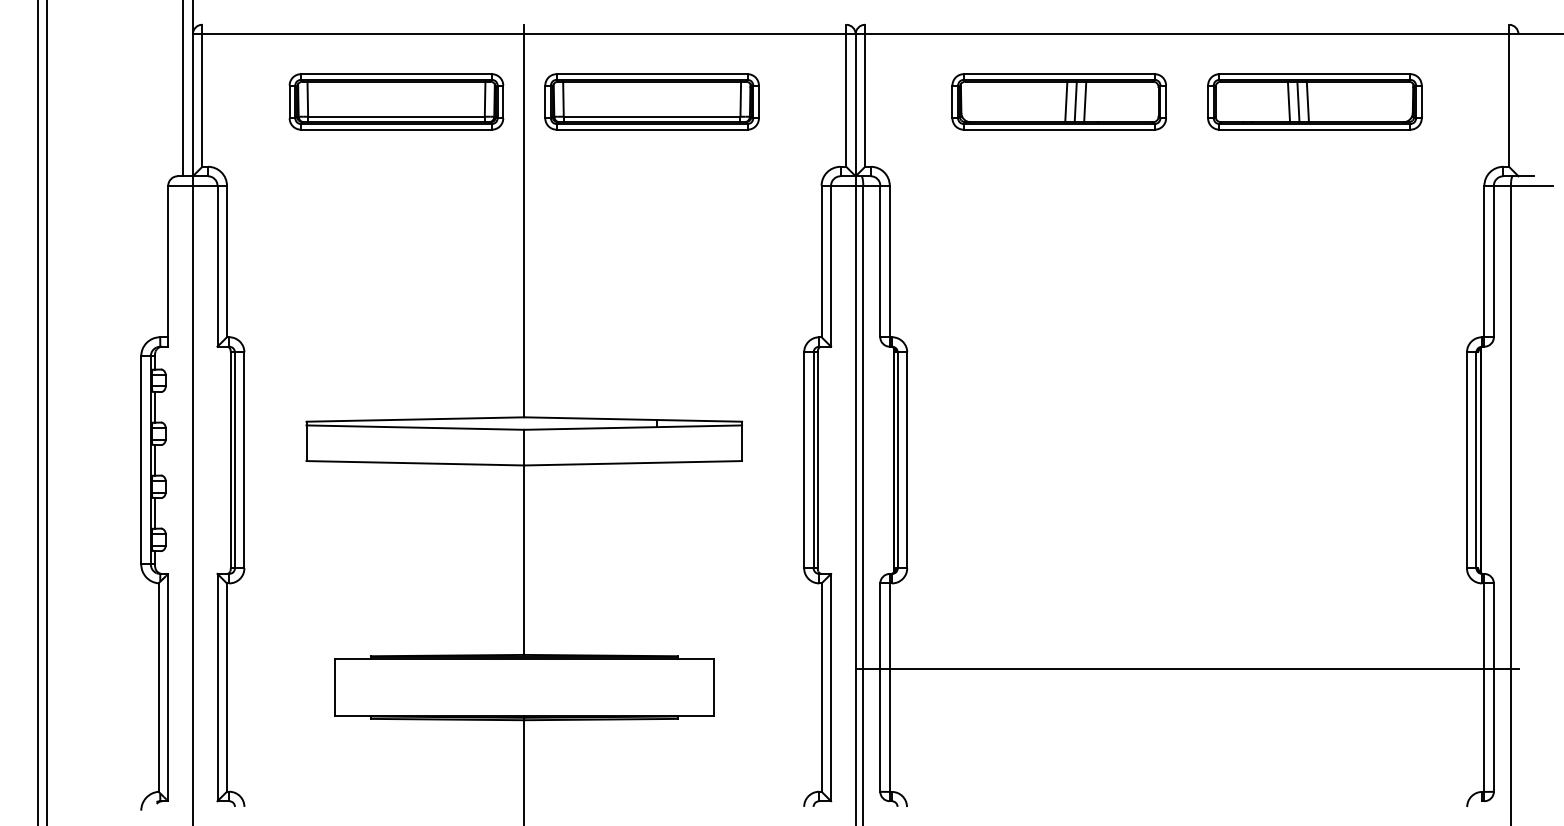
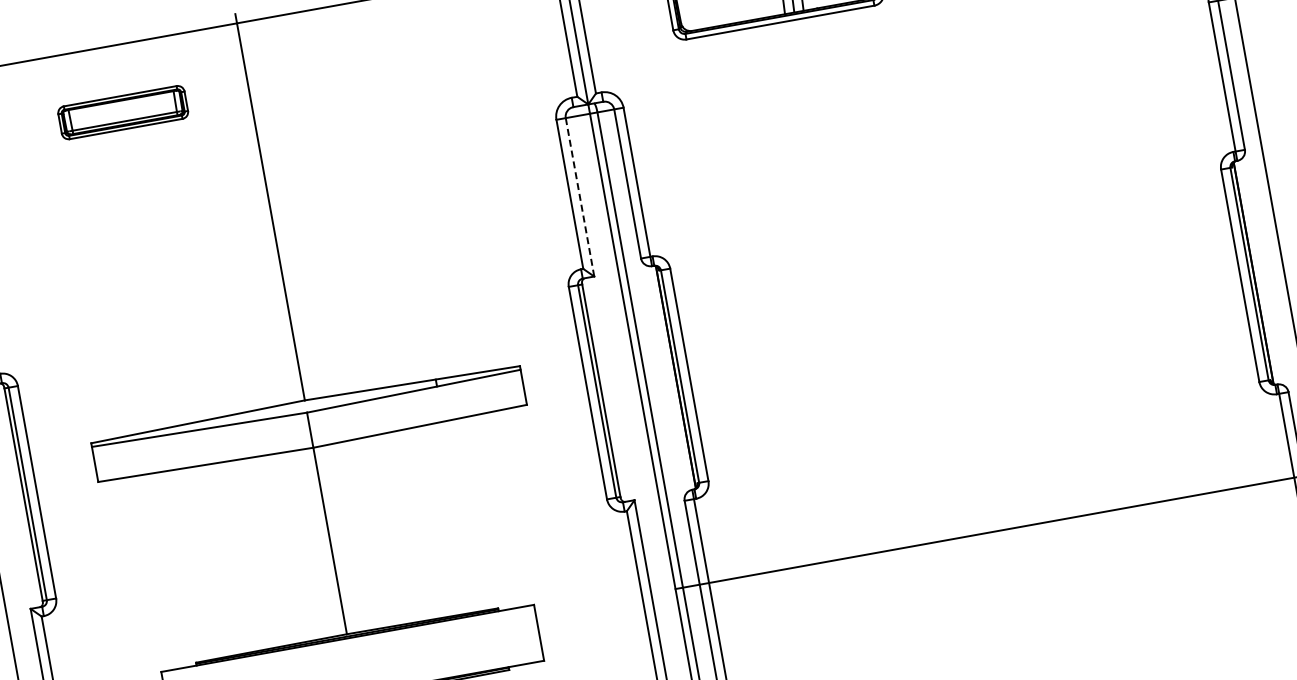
part: (396, 101) -> (123, 112), size x0.6
part: (651, 101) -> (374, 67), removed
line: (831, 266) -> (580, 197), solid -> dashed

